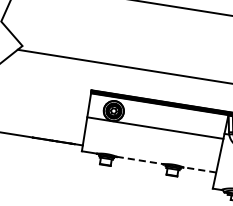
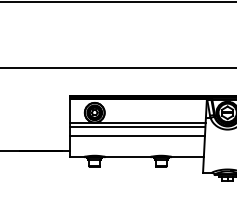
line: (154, 132) -> (137, 127), added
line: (151, 141) -> (136, 136), added
line: (140, 160) -> (128, 156), dashed -> solid
line: (198, 169) -> (186, 156), dashed -> solid

